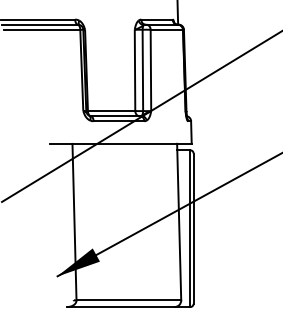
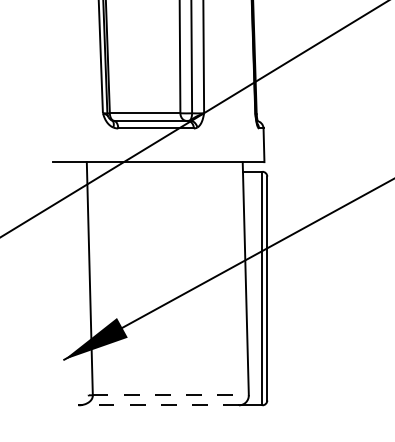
line: (129, 300) -> (171, 395), solid -> dashed
line: (120, 307) -> (158, 406), solid -> dashed

